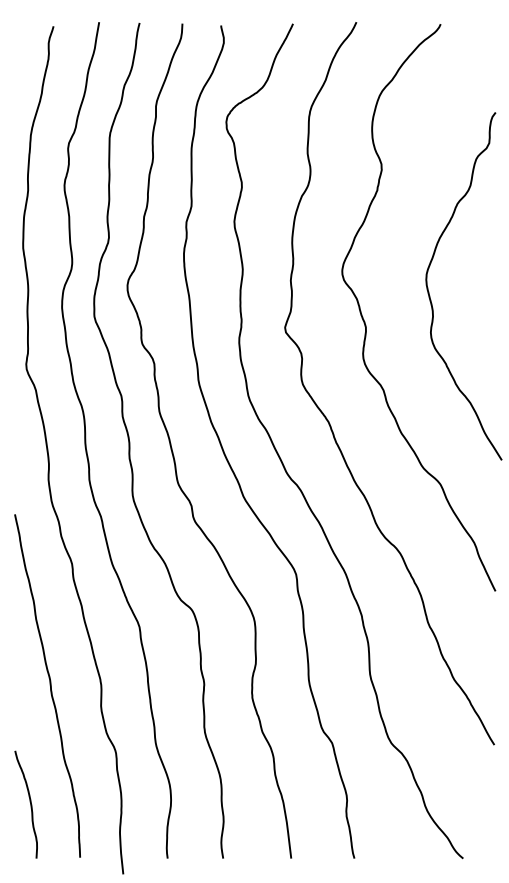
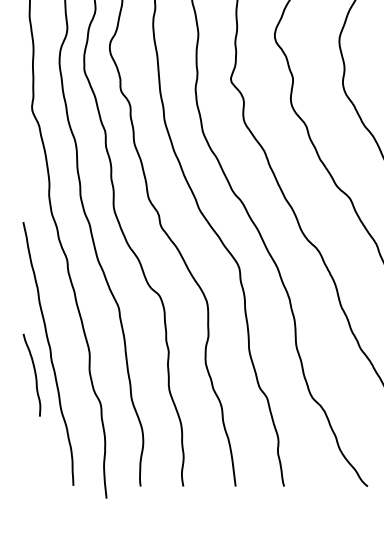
curve: (29, 802) -> (34, 373), moved

